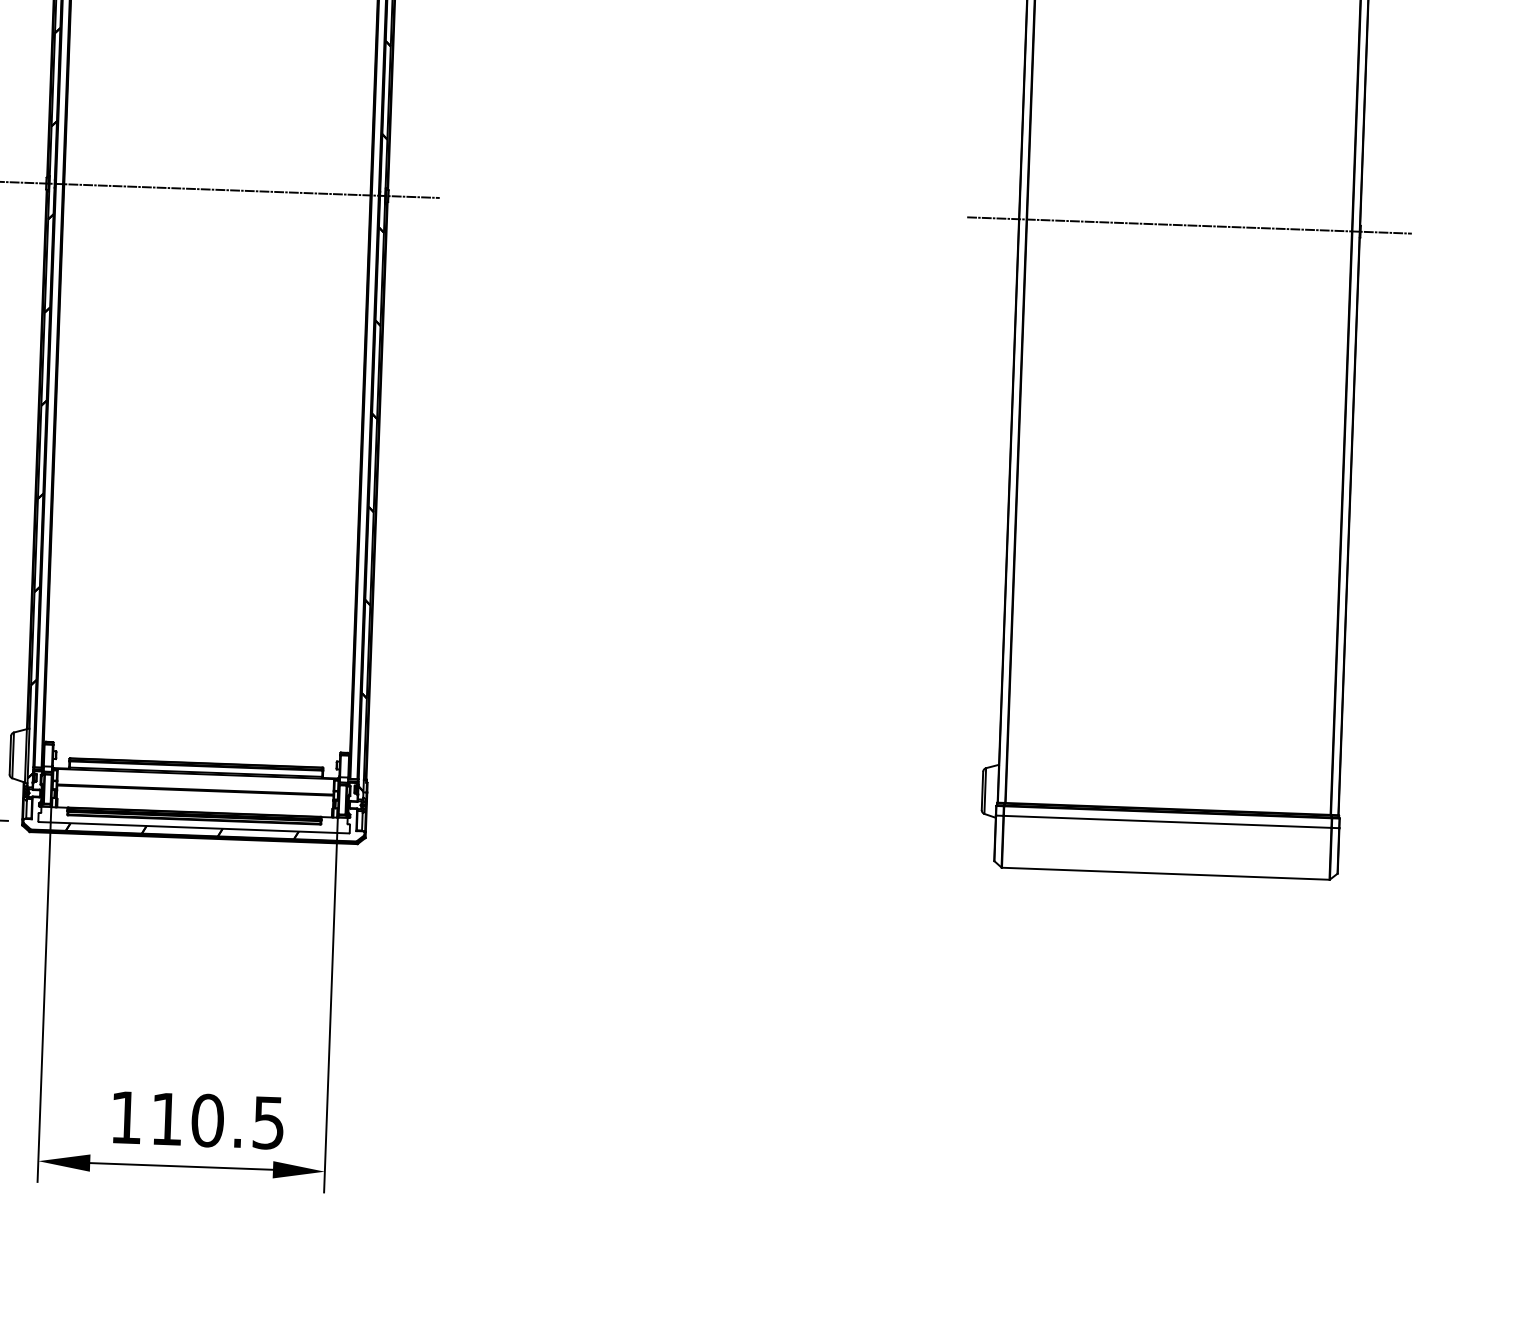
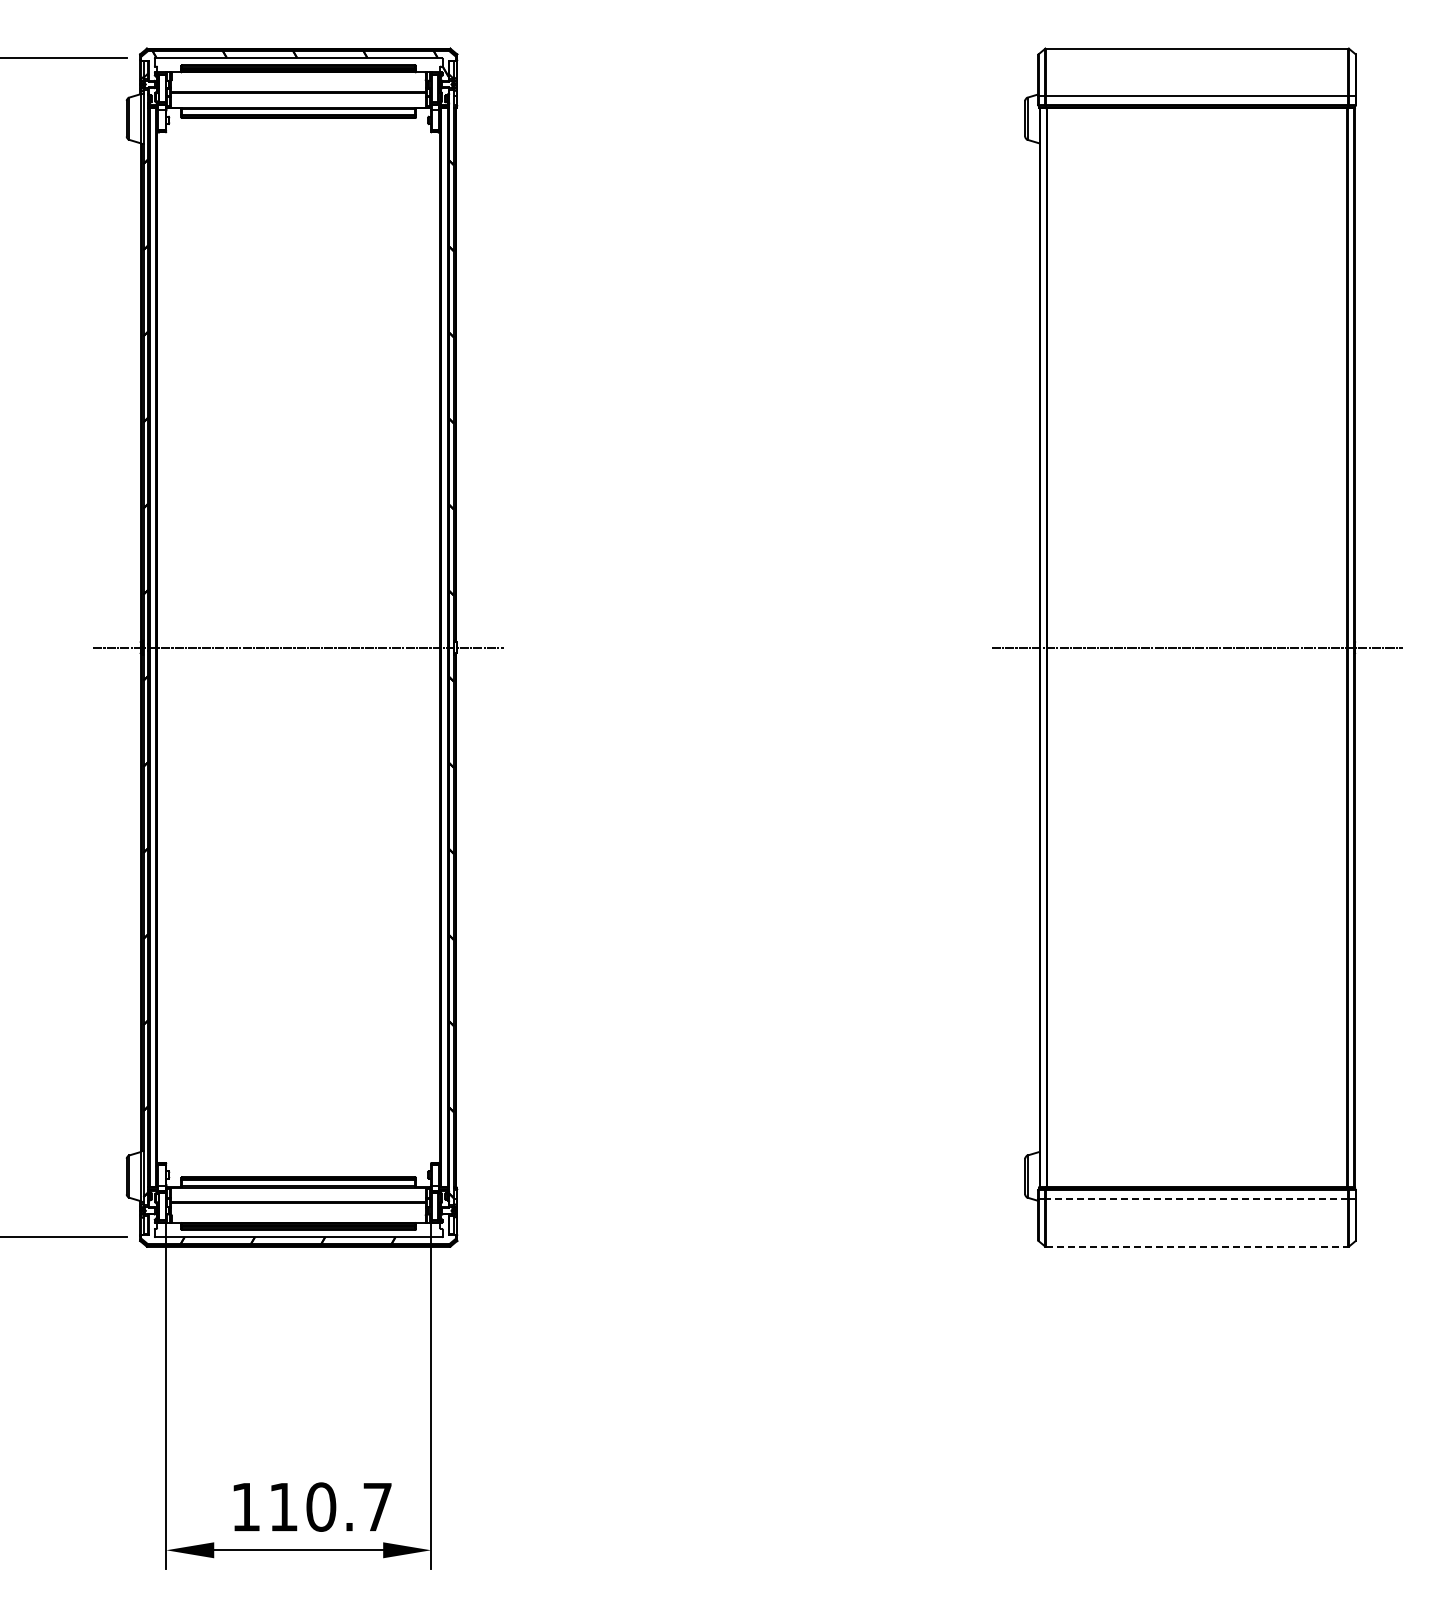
line: (1166, 821) -> (1196, 1198), solid -> dashed
line: (1166, 873) -> (1197, 1246), solid -> dashed
text: (268, 1123) -> (377, 1507), 110.5 -> 110.7

